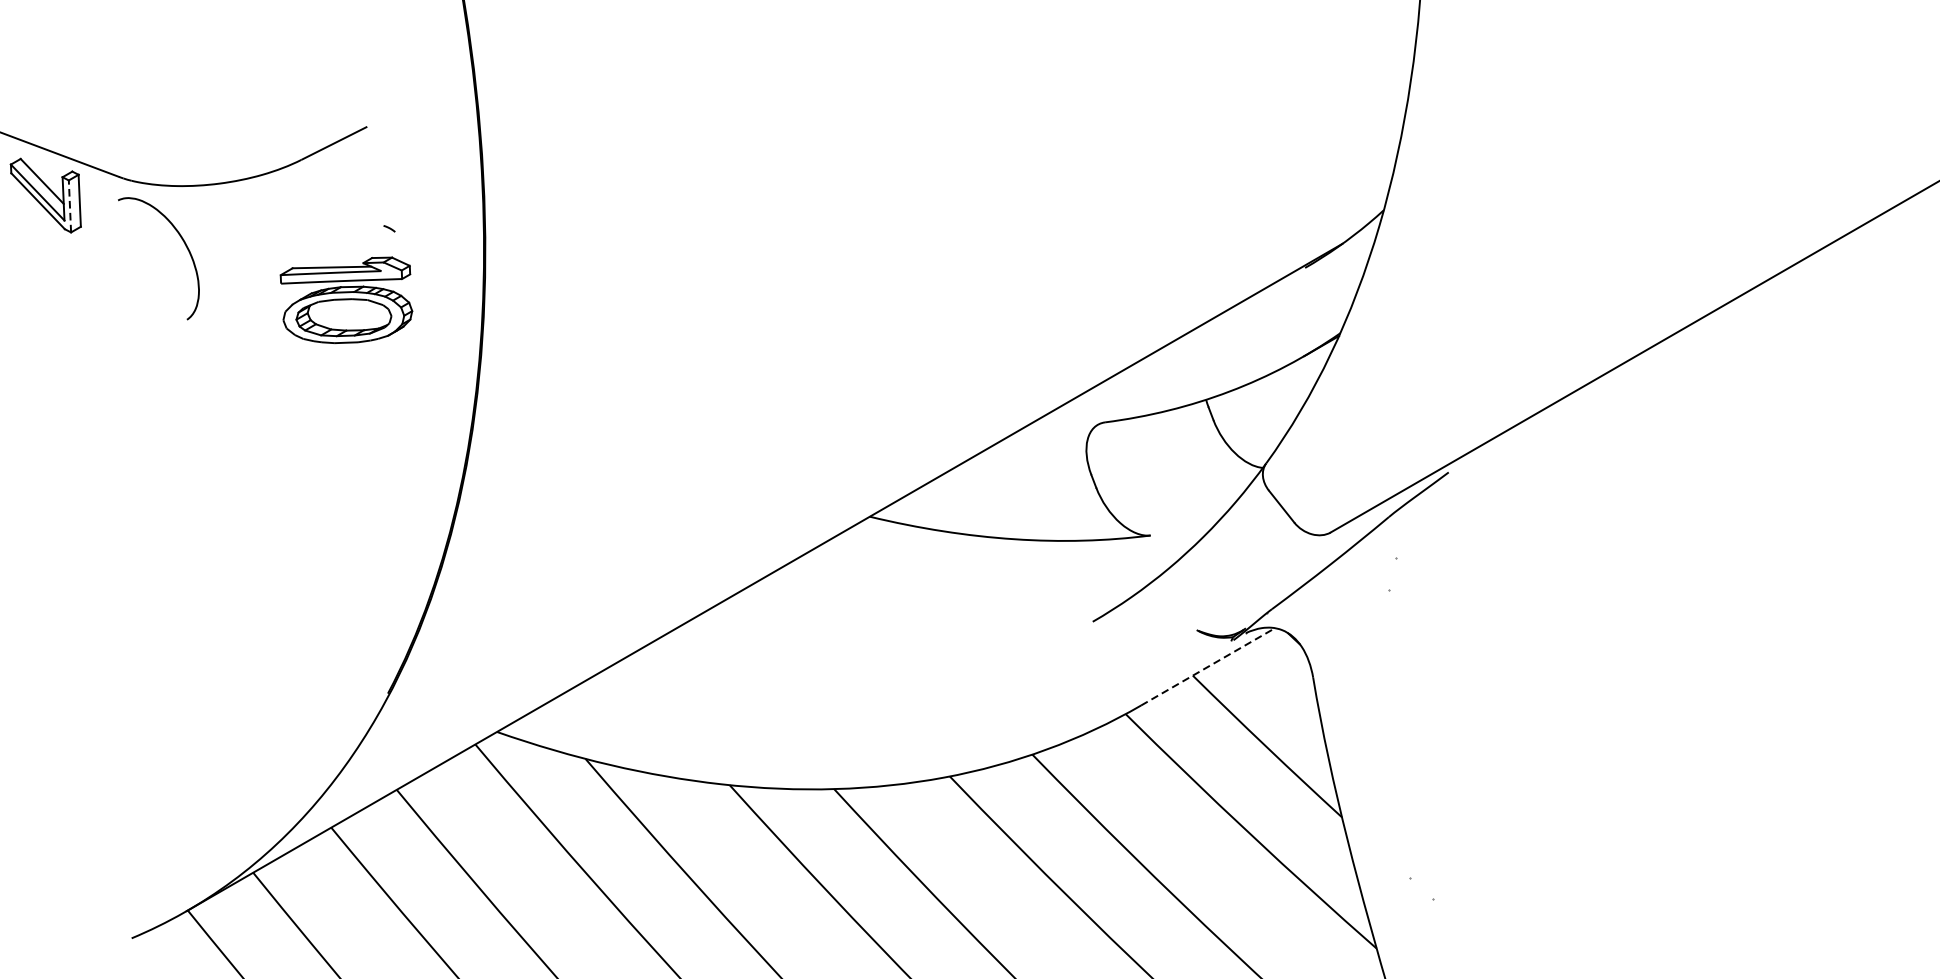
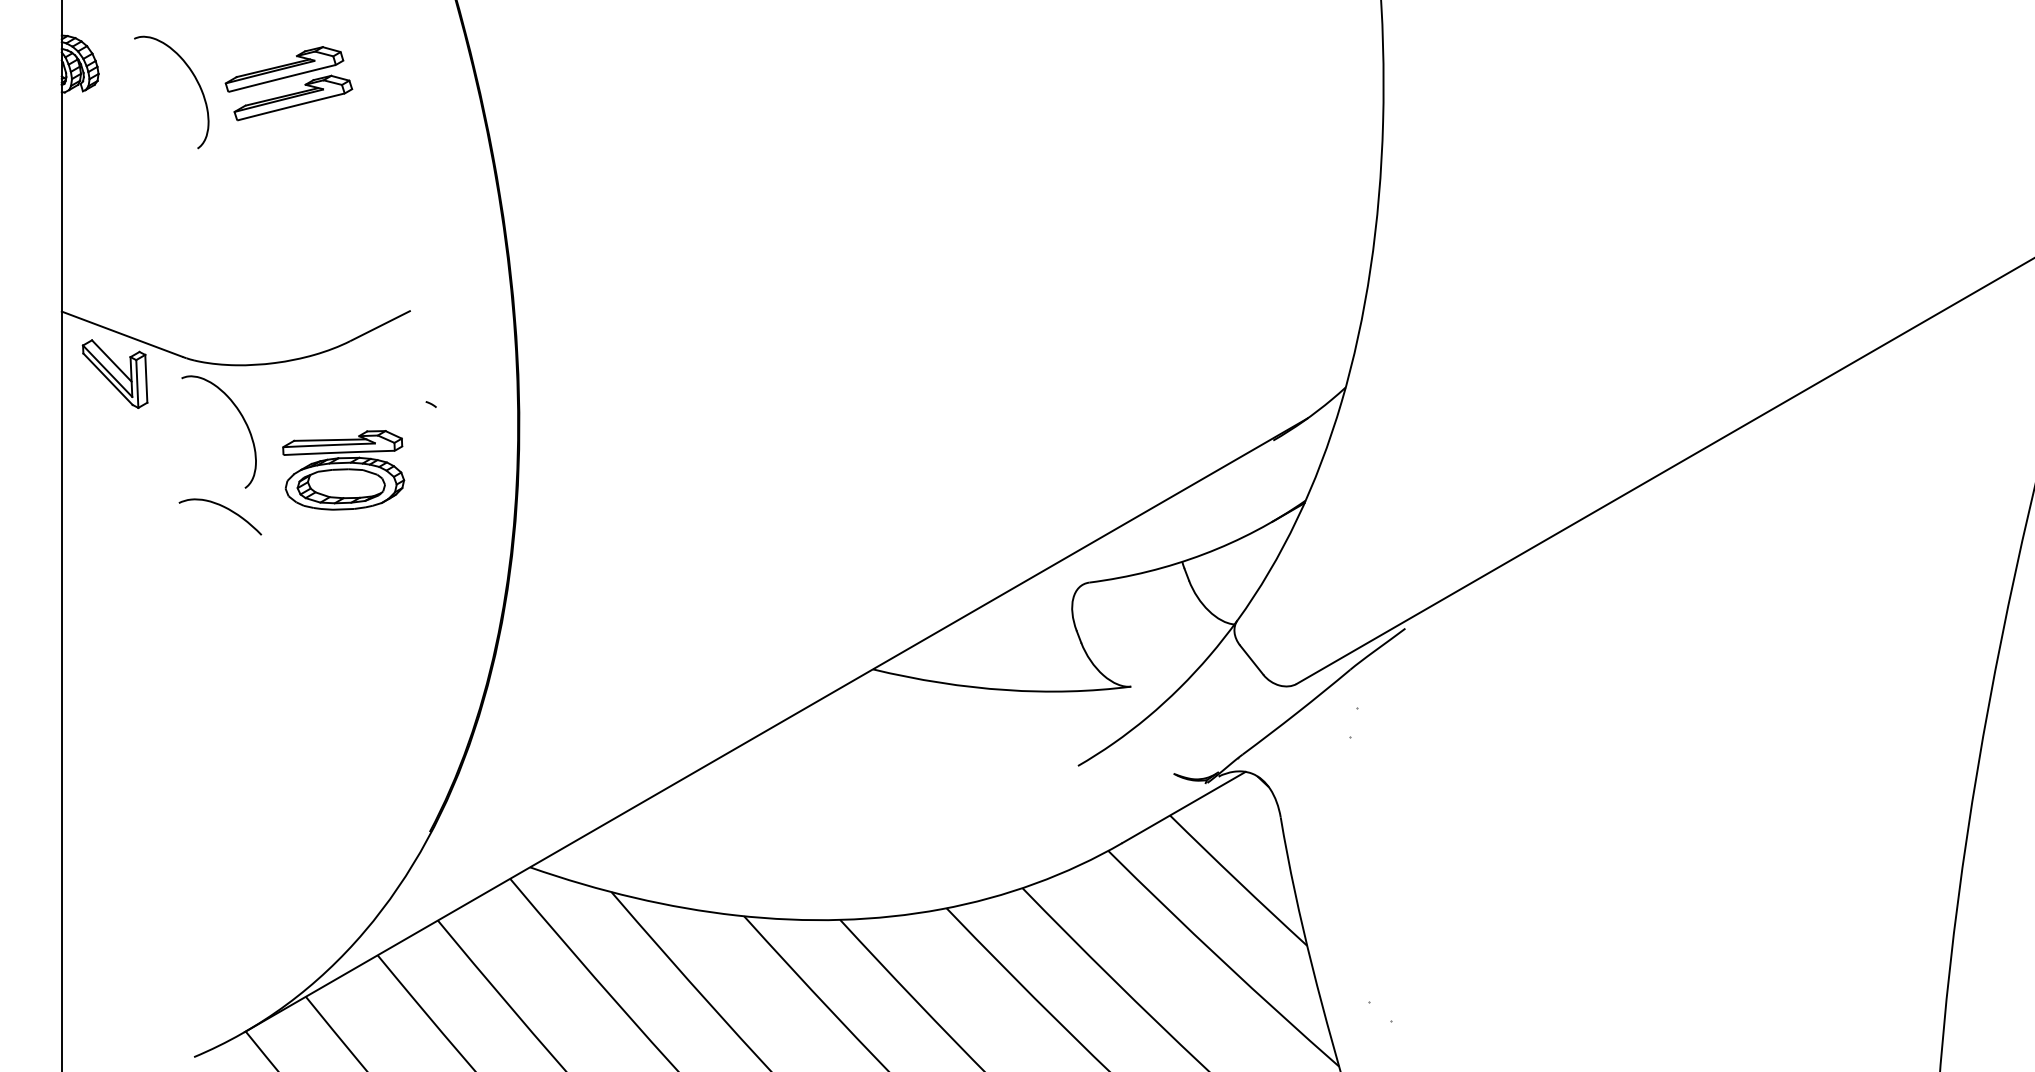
line: (70, 206) -> (137, 384), dashed -> solid
part: (346, 300) -> (343, 470), moved
curve: (164, 341) -> (224, 508), added
line: (1208, 666) -> (1184, 807), dashed -> solid

